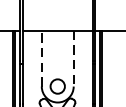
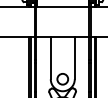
line: (41, 57) -> (50, 57), dashed -> solid
line: (73, 58) -> (74, 58), dashed -> solid

